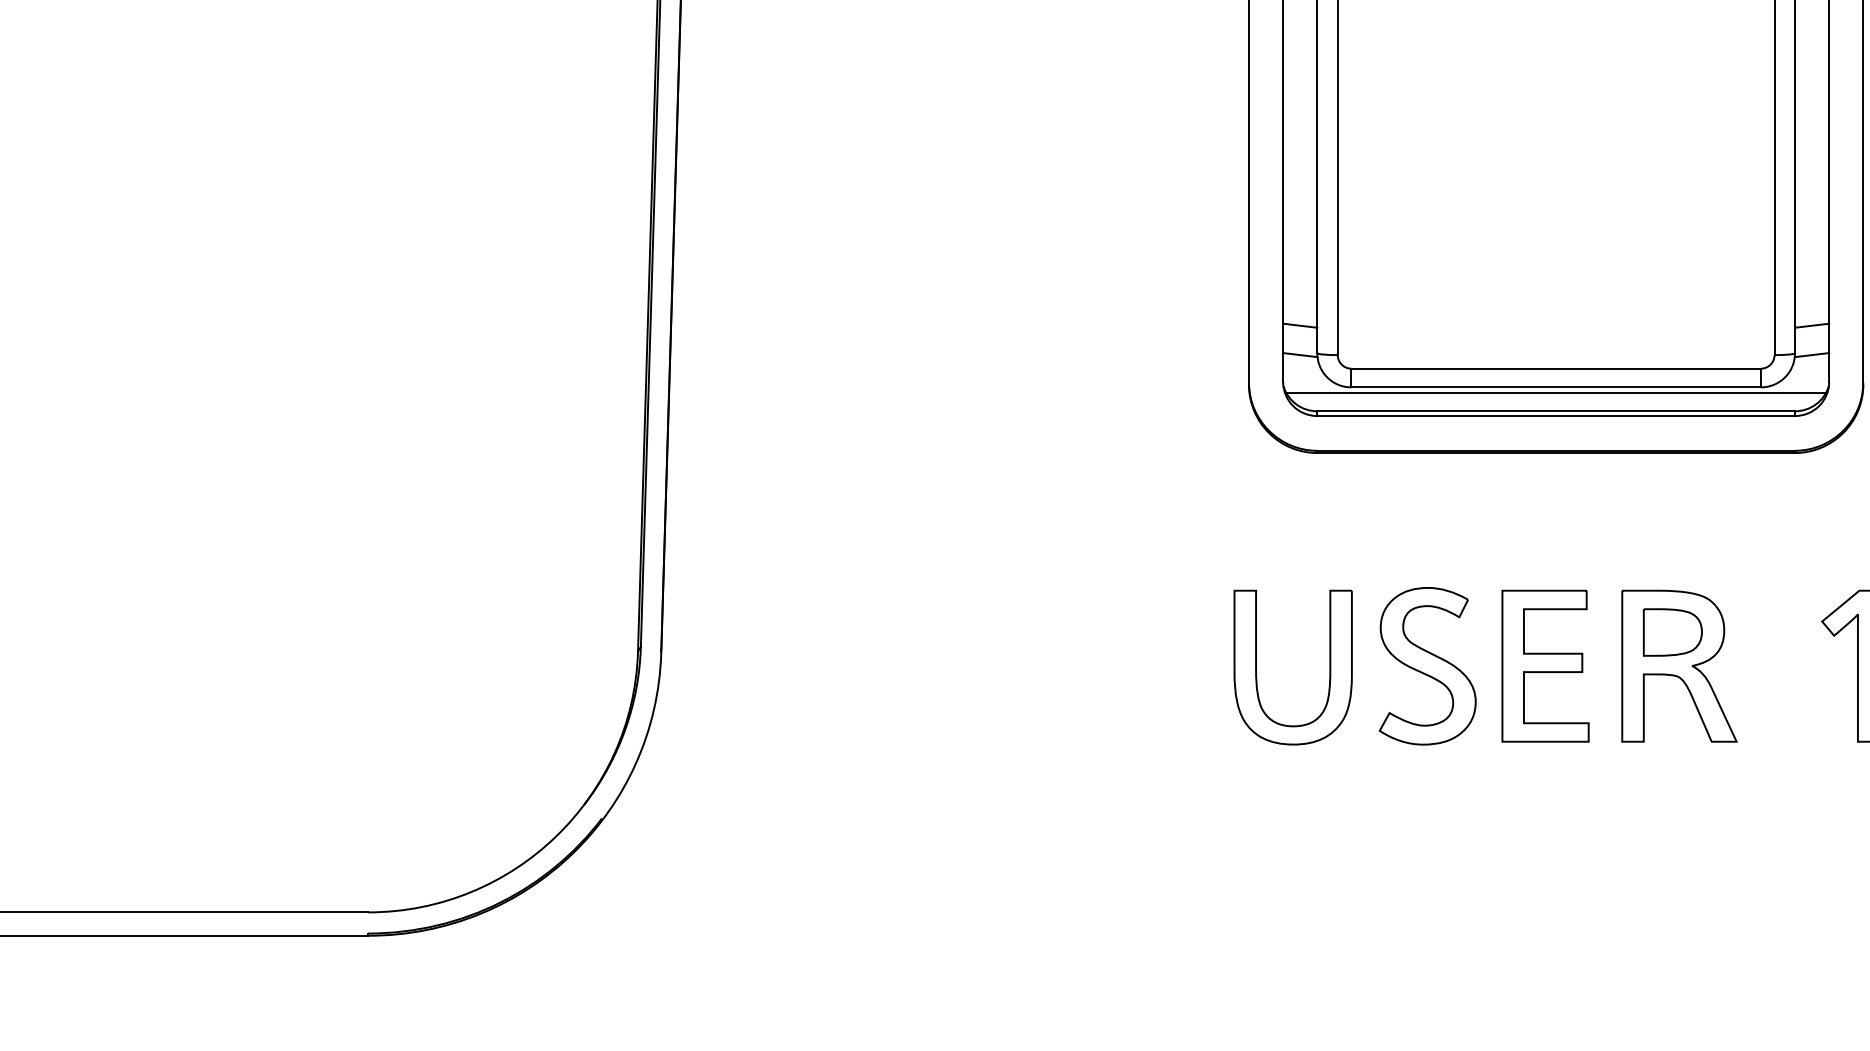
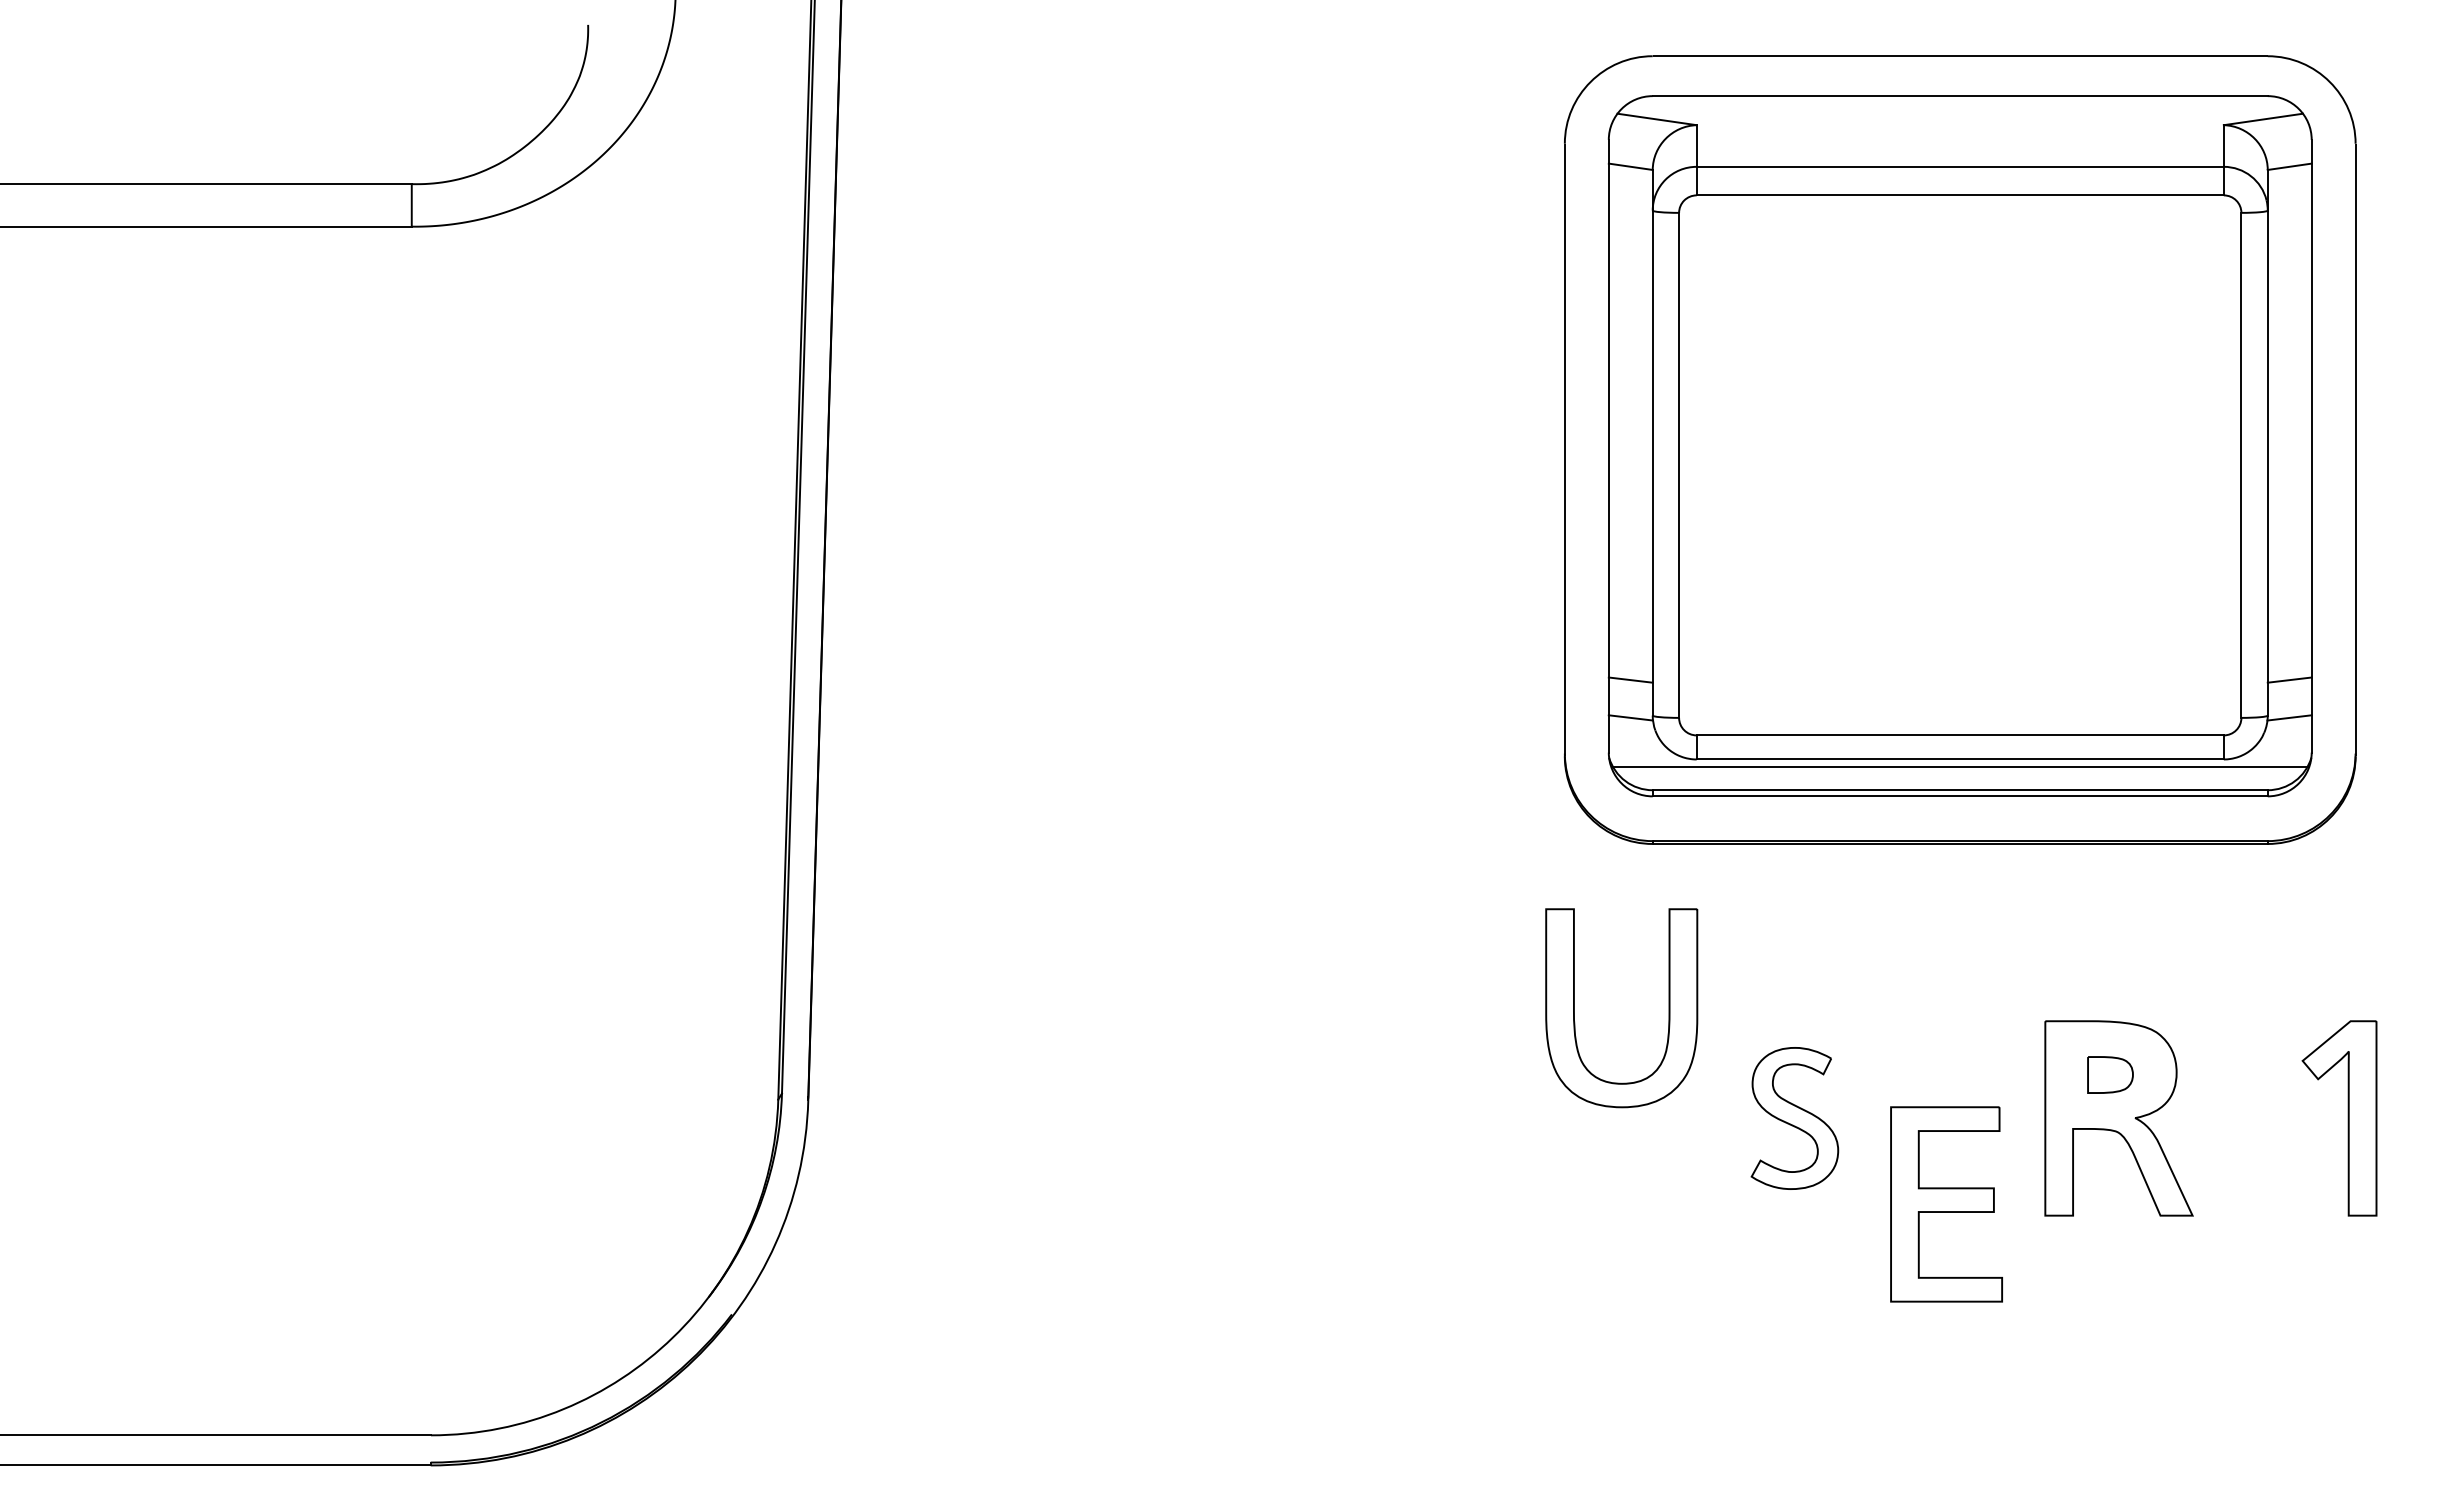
part: (1672, 632) -> (2110, 1074), size x0.6
part: (1427, 666) -> (1794, 1118), size x0.7
part: (1545, 666) -> (1946, 1204), moved
part: (1256, 667) -> (1574, 1008), moved

